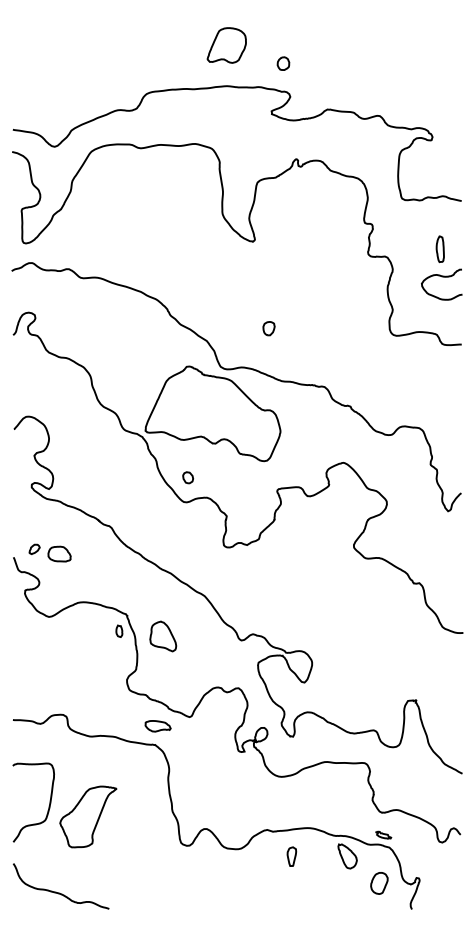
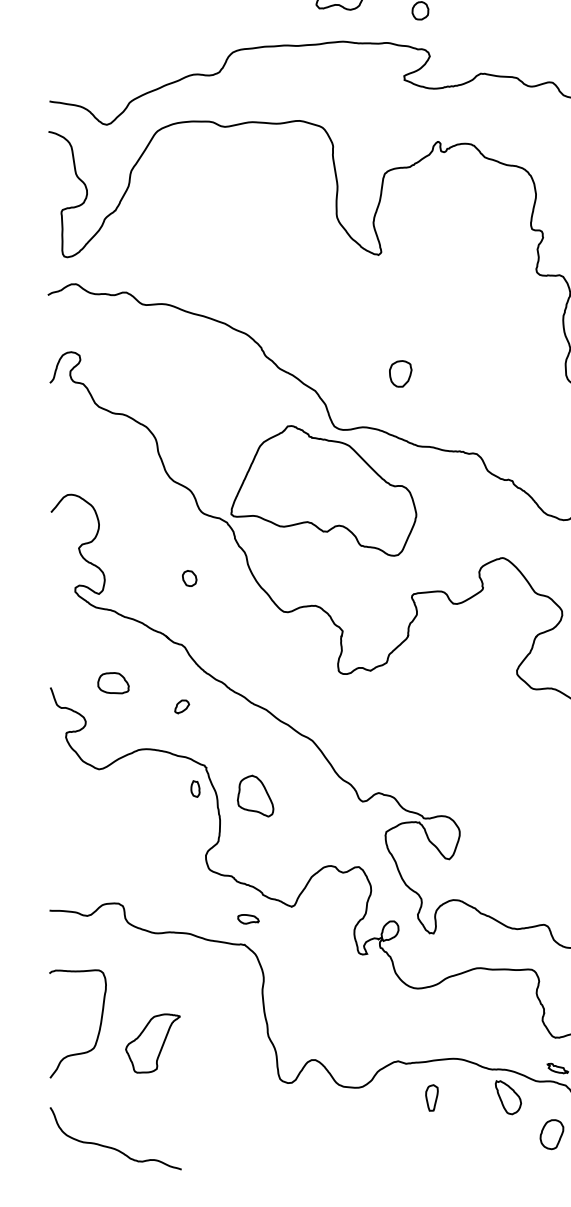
part: (268, 328) -> (399, 373), size x1.4
part: (188, 477) -> (190, 578), moved
part: (34, 548) -> (181, 705), moved
part: (157, 726) -> (247, 919), size x0.6
part: (88, 816) -> (153, 1042), size x0.7

